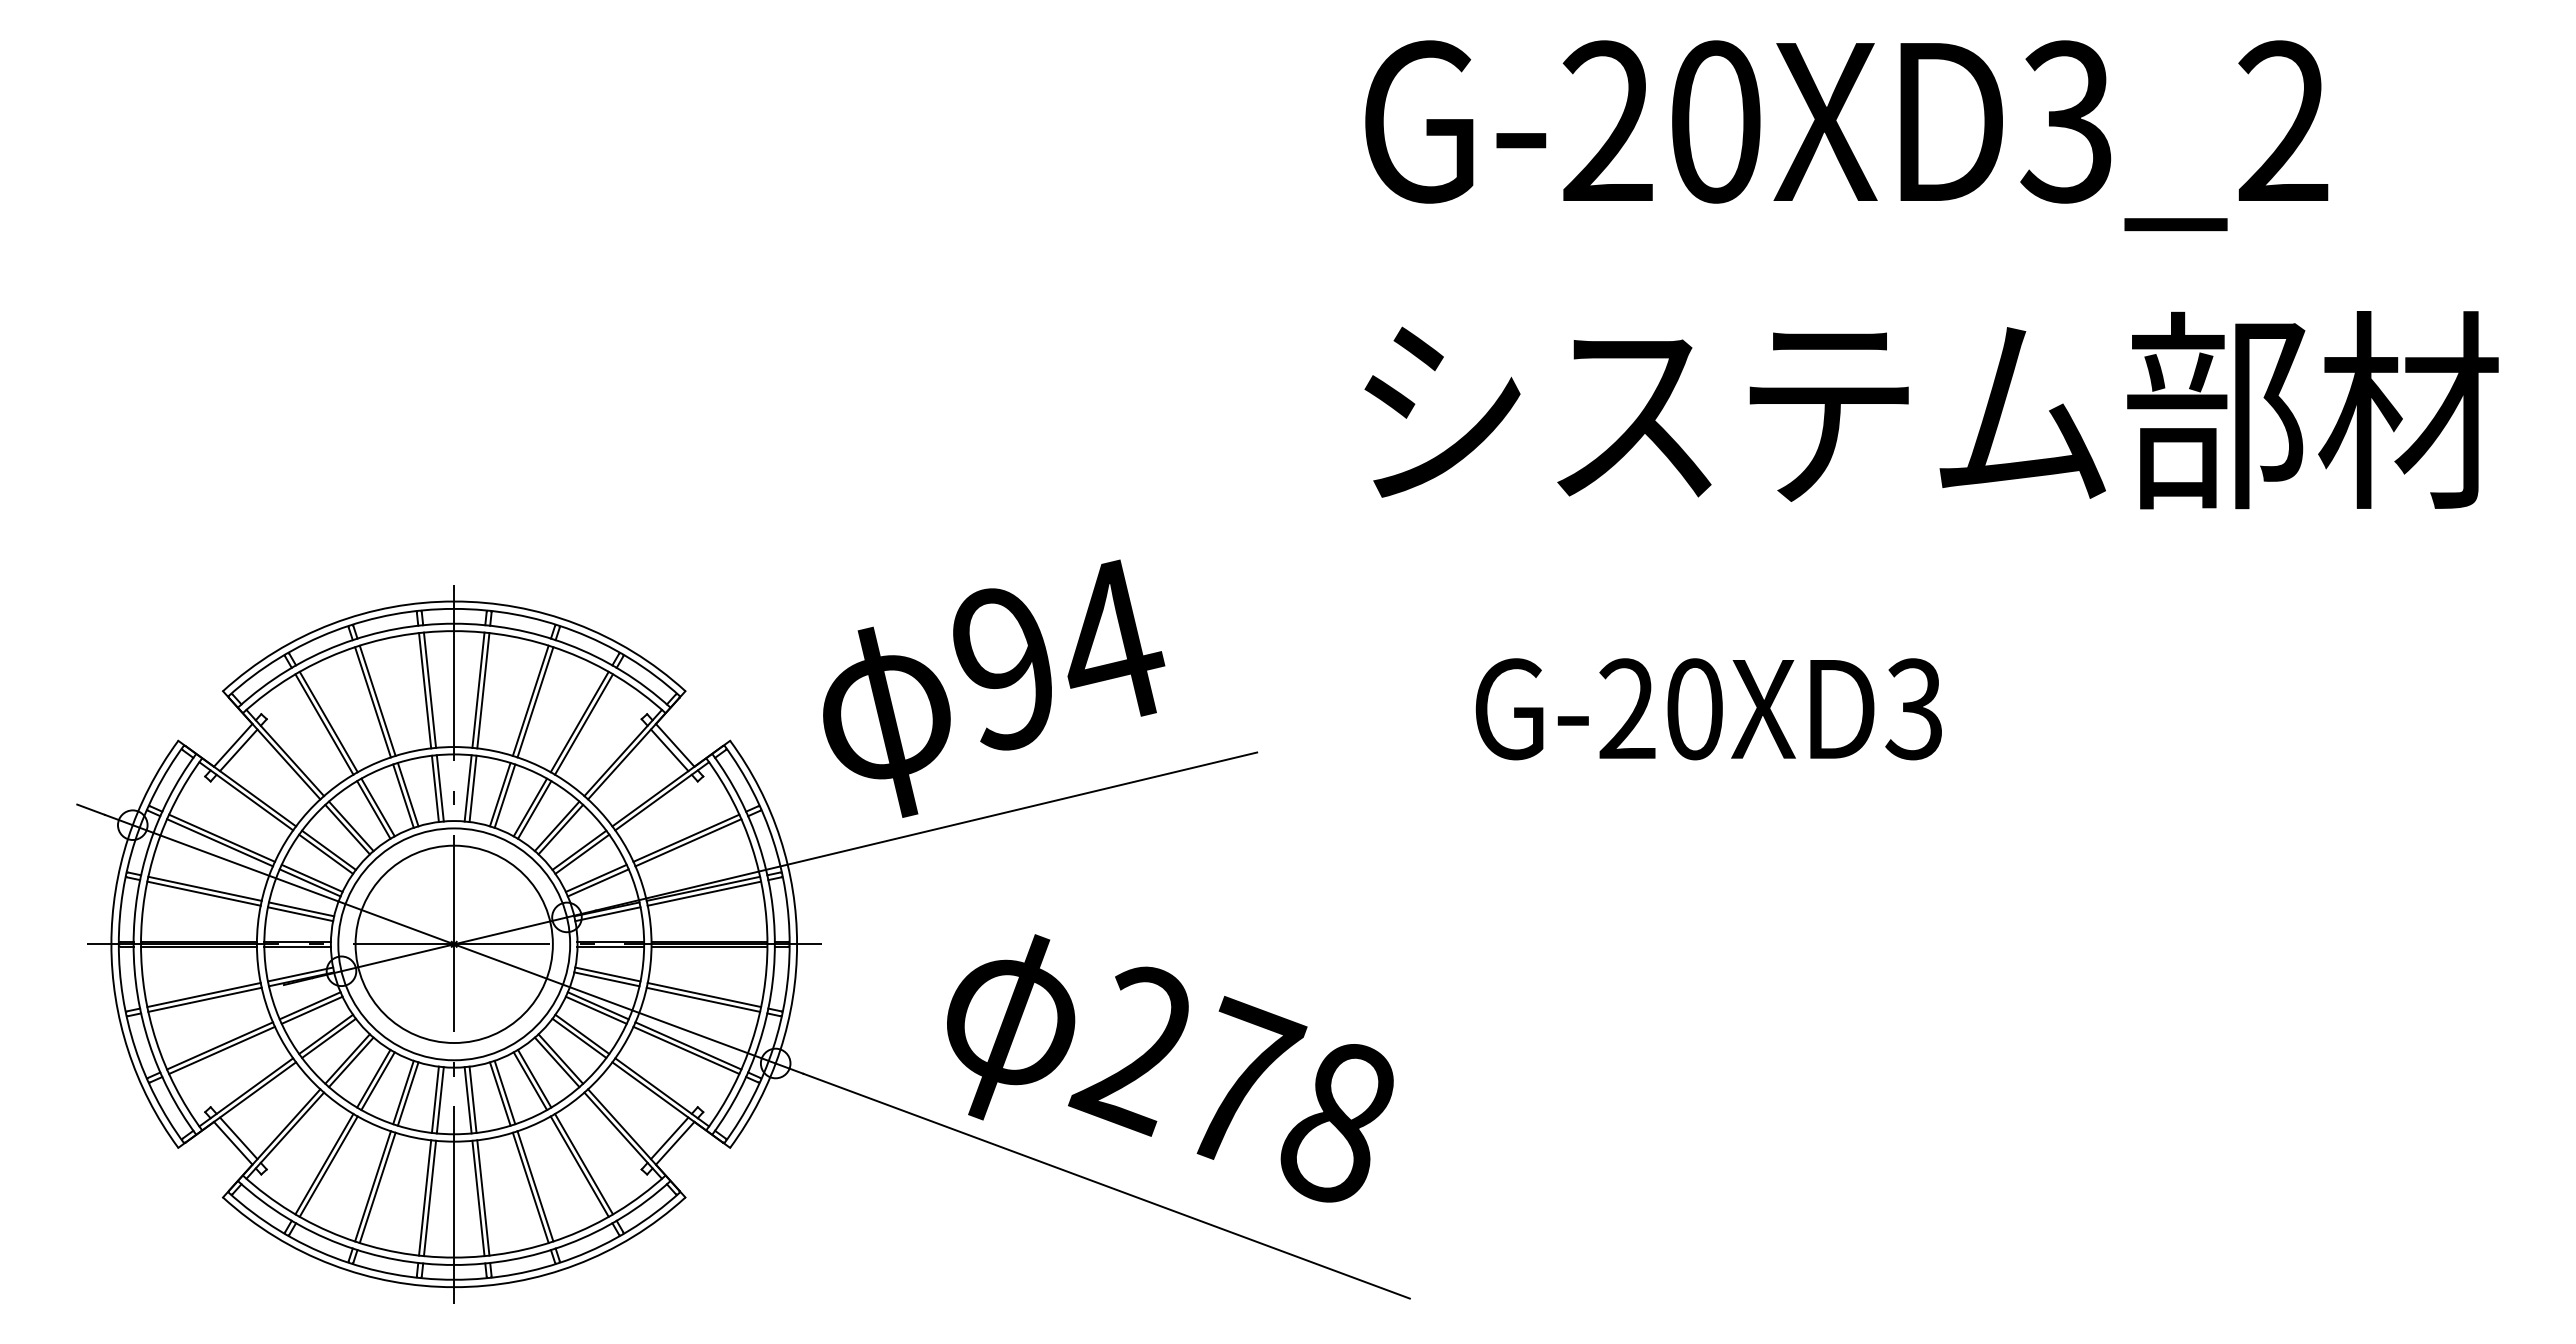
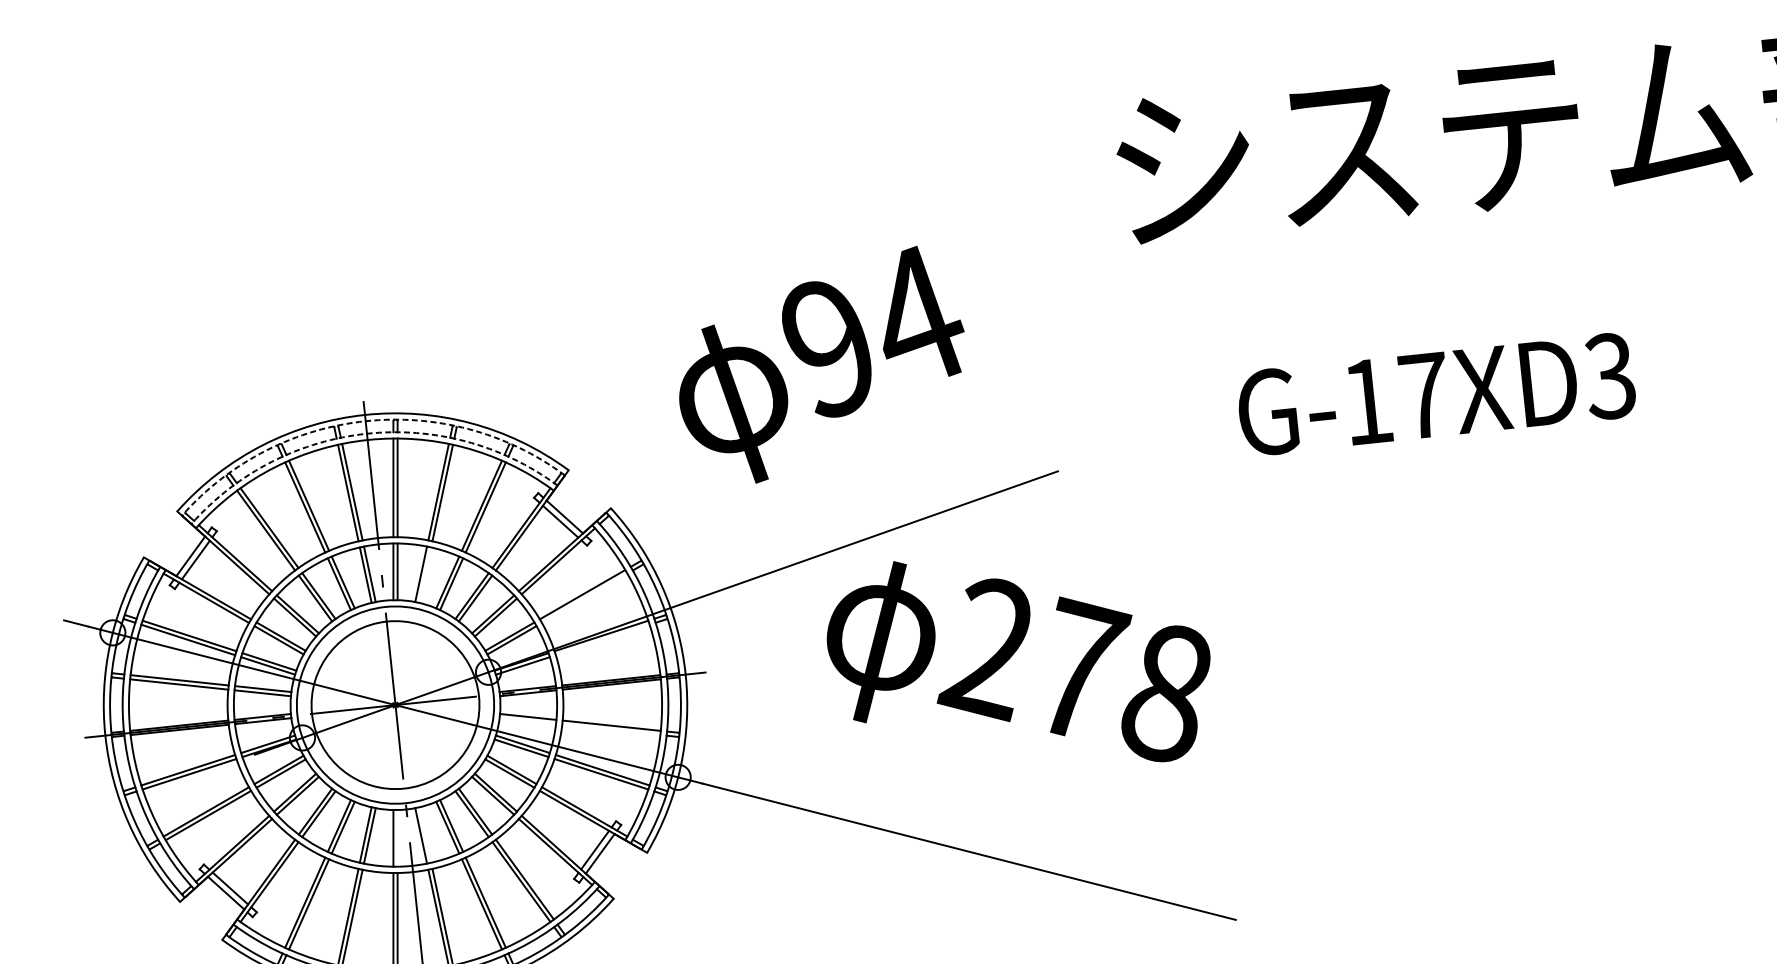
arc: (454, 608) -> (365, 420), solid -> dashed
arc: (454, 623) -> (367, 433), solid -> dashed
text: (994, 688) -> (822, 366), moved
text: (1660, 709) -> (1395, 399), G-20XD3 -> G-17XD3
line: (504, 795) -> (424, 574), removed
line: (688, 842) -> (584, 598), removed
line: (704, 893) -> (602, 639), removed
line: (606, 979) -> (527, 721), removed
line: (703, 999) -> (611, 729), removed
text: (1170, 1068) -> (1020, 662), moved
line: (472, 1099) -> (424, 834), removed
line: (439, 1100) -> (396, 838), removed

